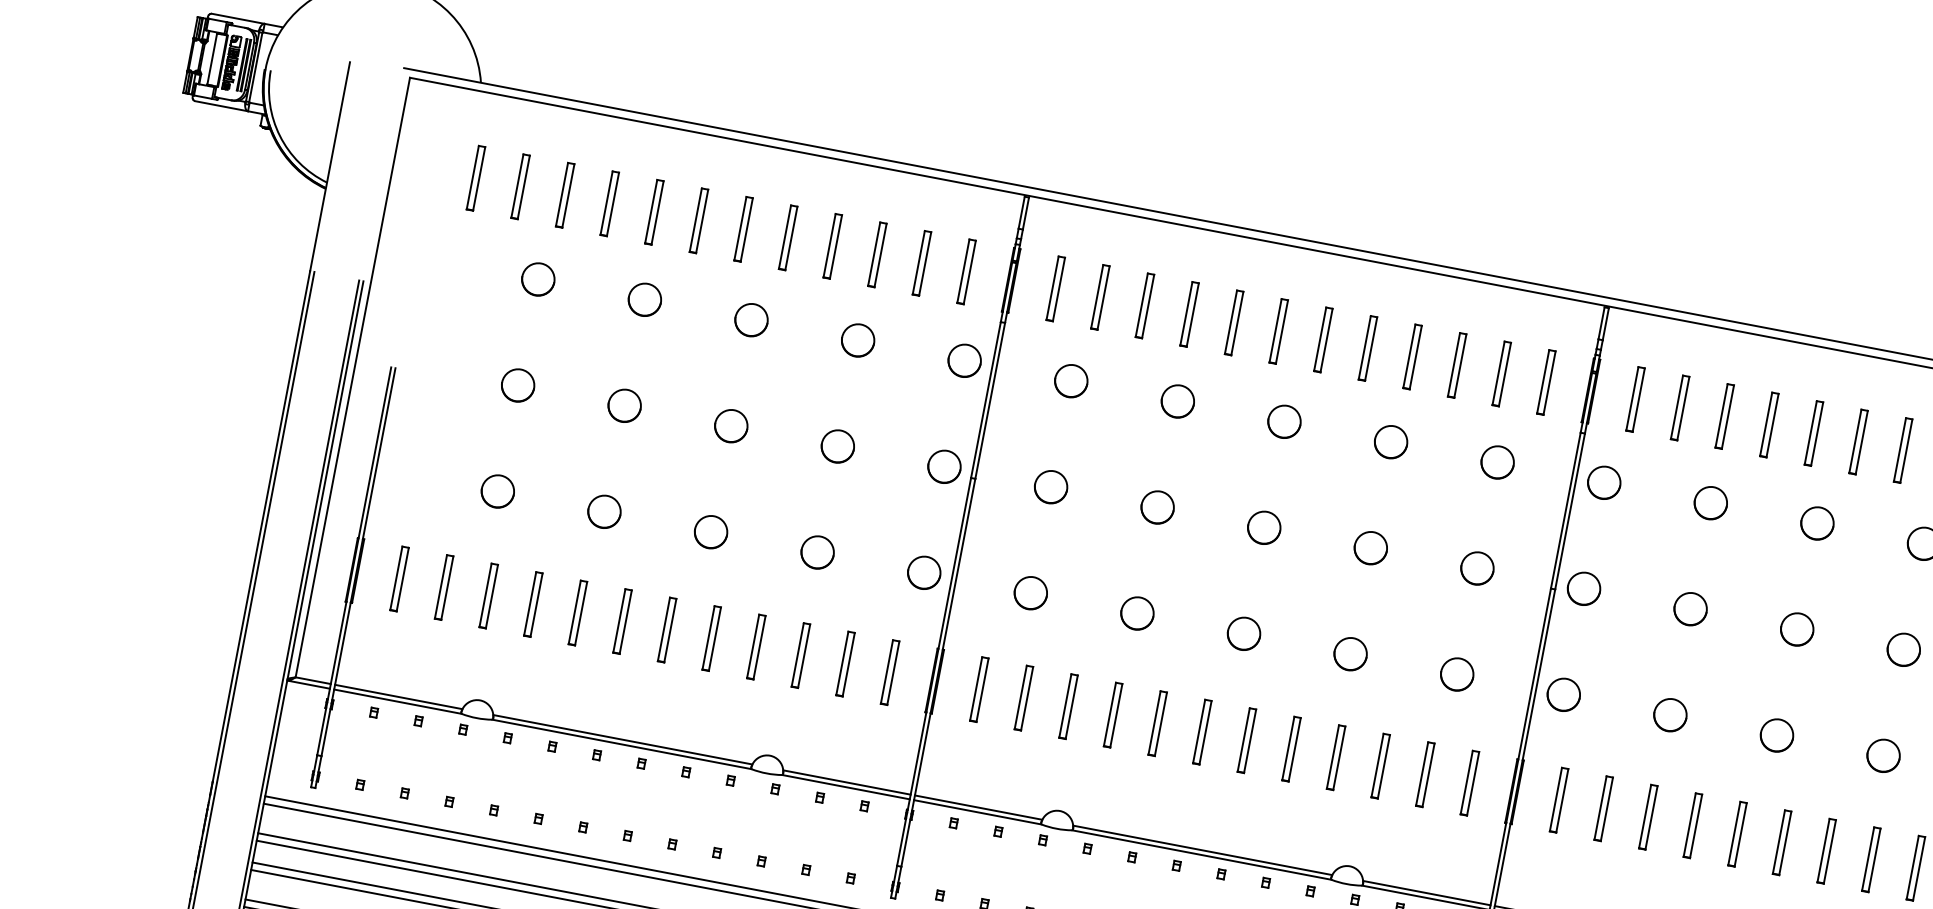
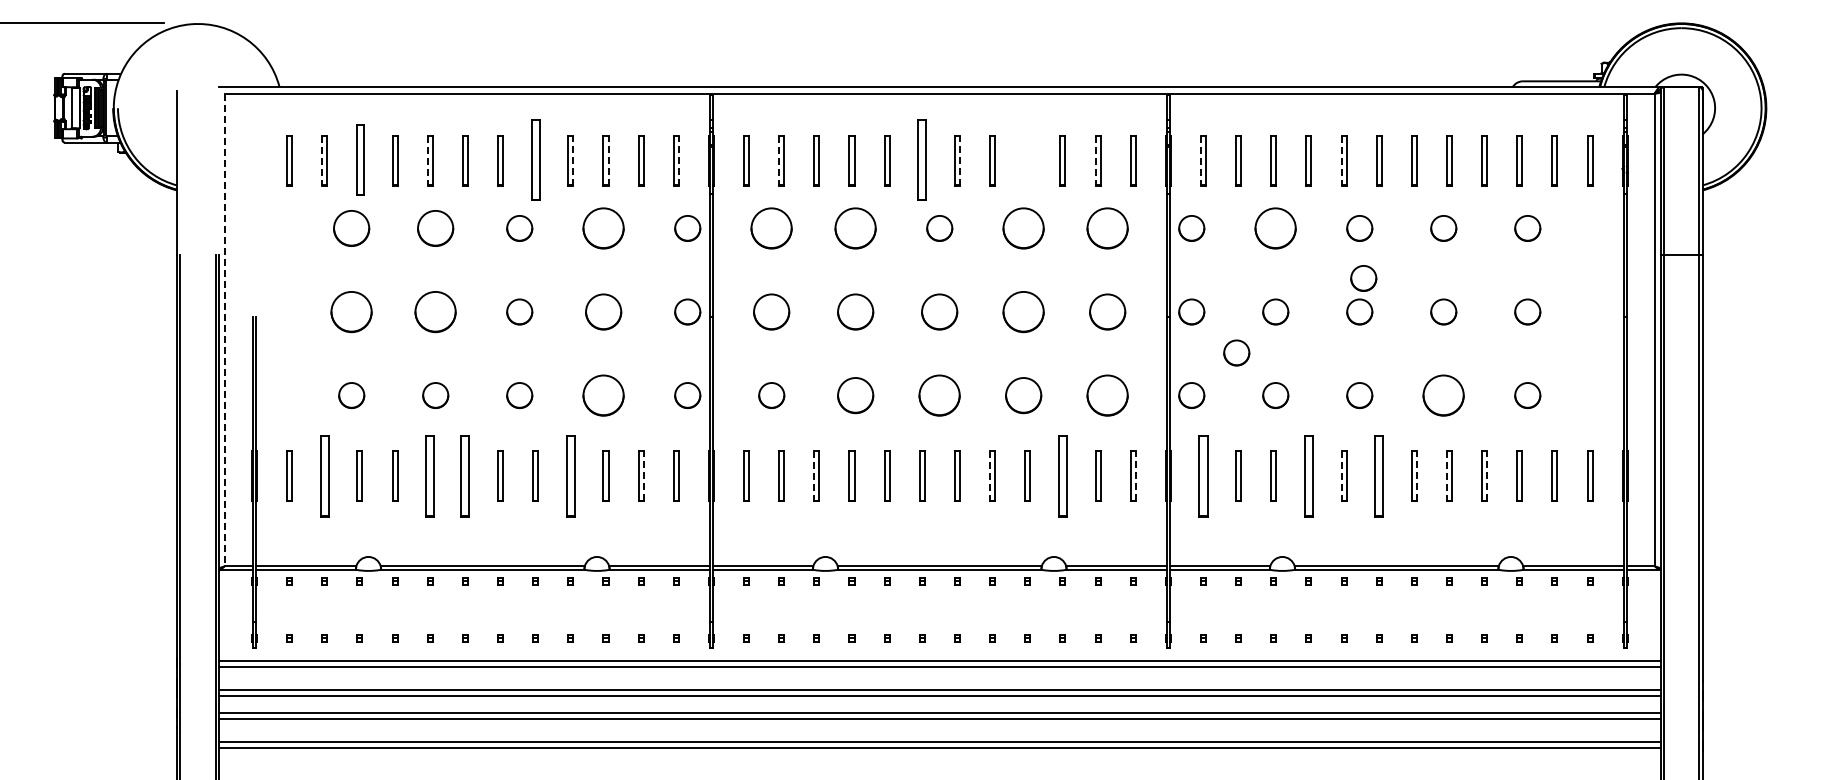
line: (517, 187) -> (322, 161), solid -> dashed
part: (564, 195) -> (359, 160), size x1.4
line: (650, 212) -> (427, 161), solid -> dashed
part: (787, 237) -> (535, 160), size x1.6
line: (836, 246) -> (573, 160), solid -> dashed
line: (880, 255) -> (608, 160), solid -> dashed
line: (969, 272) -> (678, 160), solid -> dashed
circle: (538, 279) -> (351, 228), size x1.4
line: (1097, 298) -> (779, 161), solid -> dashed
circle: (644, 299) -> (435, 228), size x1.4
part: (1279, 331) -> (922, 160), size x1.6
circle: (857, 340) -> (603, 228), size x1.6
line: (1325, 340) -> (959, 160), solid -> dashed
part: (1412, 356) -> (1027, 160), removed
line: (1498, 374) -> (1095, 161), solid -> dashed
line: (352, 378) -> (224, 330), solid -> dashed
circle: (1070, 381) -> (771, 228), size x1.6
circle: (517, 384) -> (351, 311), size x1.6
line: (1631, 399) -> (1200, 161), solid -> dashed
circle: (1177, 401) -> (855, 228), size x1.6
circle: (624, 405) -> (435, 311), size x1.6
line: (1810, 434) -> (1341, 161), solid -> dashed
circle: (1390, 442) -> (1023, 228), size x1.6
circle: (837, 445) -> (603, 311), size x1.4
circle: (1497, 462) -> (1107, 228), size x1.6
circle: (1050, 486) -> (771, 311), size x1.4
circle: (1710, 503) -> (1275, 228), size x1.6
circle: (1157, 506) -> (855, 311), size x1.4
circle: (1264, 527) -> (939, 311), size x1.4
circle: (1370, 547) -> (1023, 311), size x1.6
circle: (817, 552) -> (603, 395), size x1.6
circle: (1477, 567) -> (1107, 311), size x1.4
part: (443, 586) -> (324, 475), size x1.6
circle: (1810, 587) -> (1363, 278), added
part: (578, 612) -> (430, 475), size x1.6
circle: (1137, 613) -> (855, 395), size x1.4
part: (622, 620) -> (465, 475), size x1.6
circle: (1243, 633) -> (939, 395), size x1.6
part: (756, 645) -> (570, 475), size x1.6
circle: (1631, 651) -> (1236, 352), added
circle: (1350, 654) -> (1023, 395), size x1.4
line: (848, 663) -> (643, 475), solid -> dashed
circle: (1456, 674) -> (1107, 395), size x1.6
line: (1065, 706) -> (814, 476), solid -> dashed
line: (1288, 748) -> (990, 476), solid -> dashed
circle: (1883, 755) -> (1443, 395), size x1.6
part: (1380, 765) -> (1062, 475), size x1.6
line: (1473, 782) -> (1135, 475), solid -> dashed
part: (1559, 799) -> (1203, 475), size x1.6
part: (1692, 824) -> (1308, 475), size x1.6
line: (1734, 833) -> (1341, 476), solid -> dashed
part: (1782, 841) -> (1379, 475), size x1.6
line: (1829, 850) -> (1416, 475), solid -> dashed
line: (1867, 859) -> (1446, 476), solid -> dashed
line: (1919, 867) -> (1487, 475), solid -> dashed

